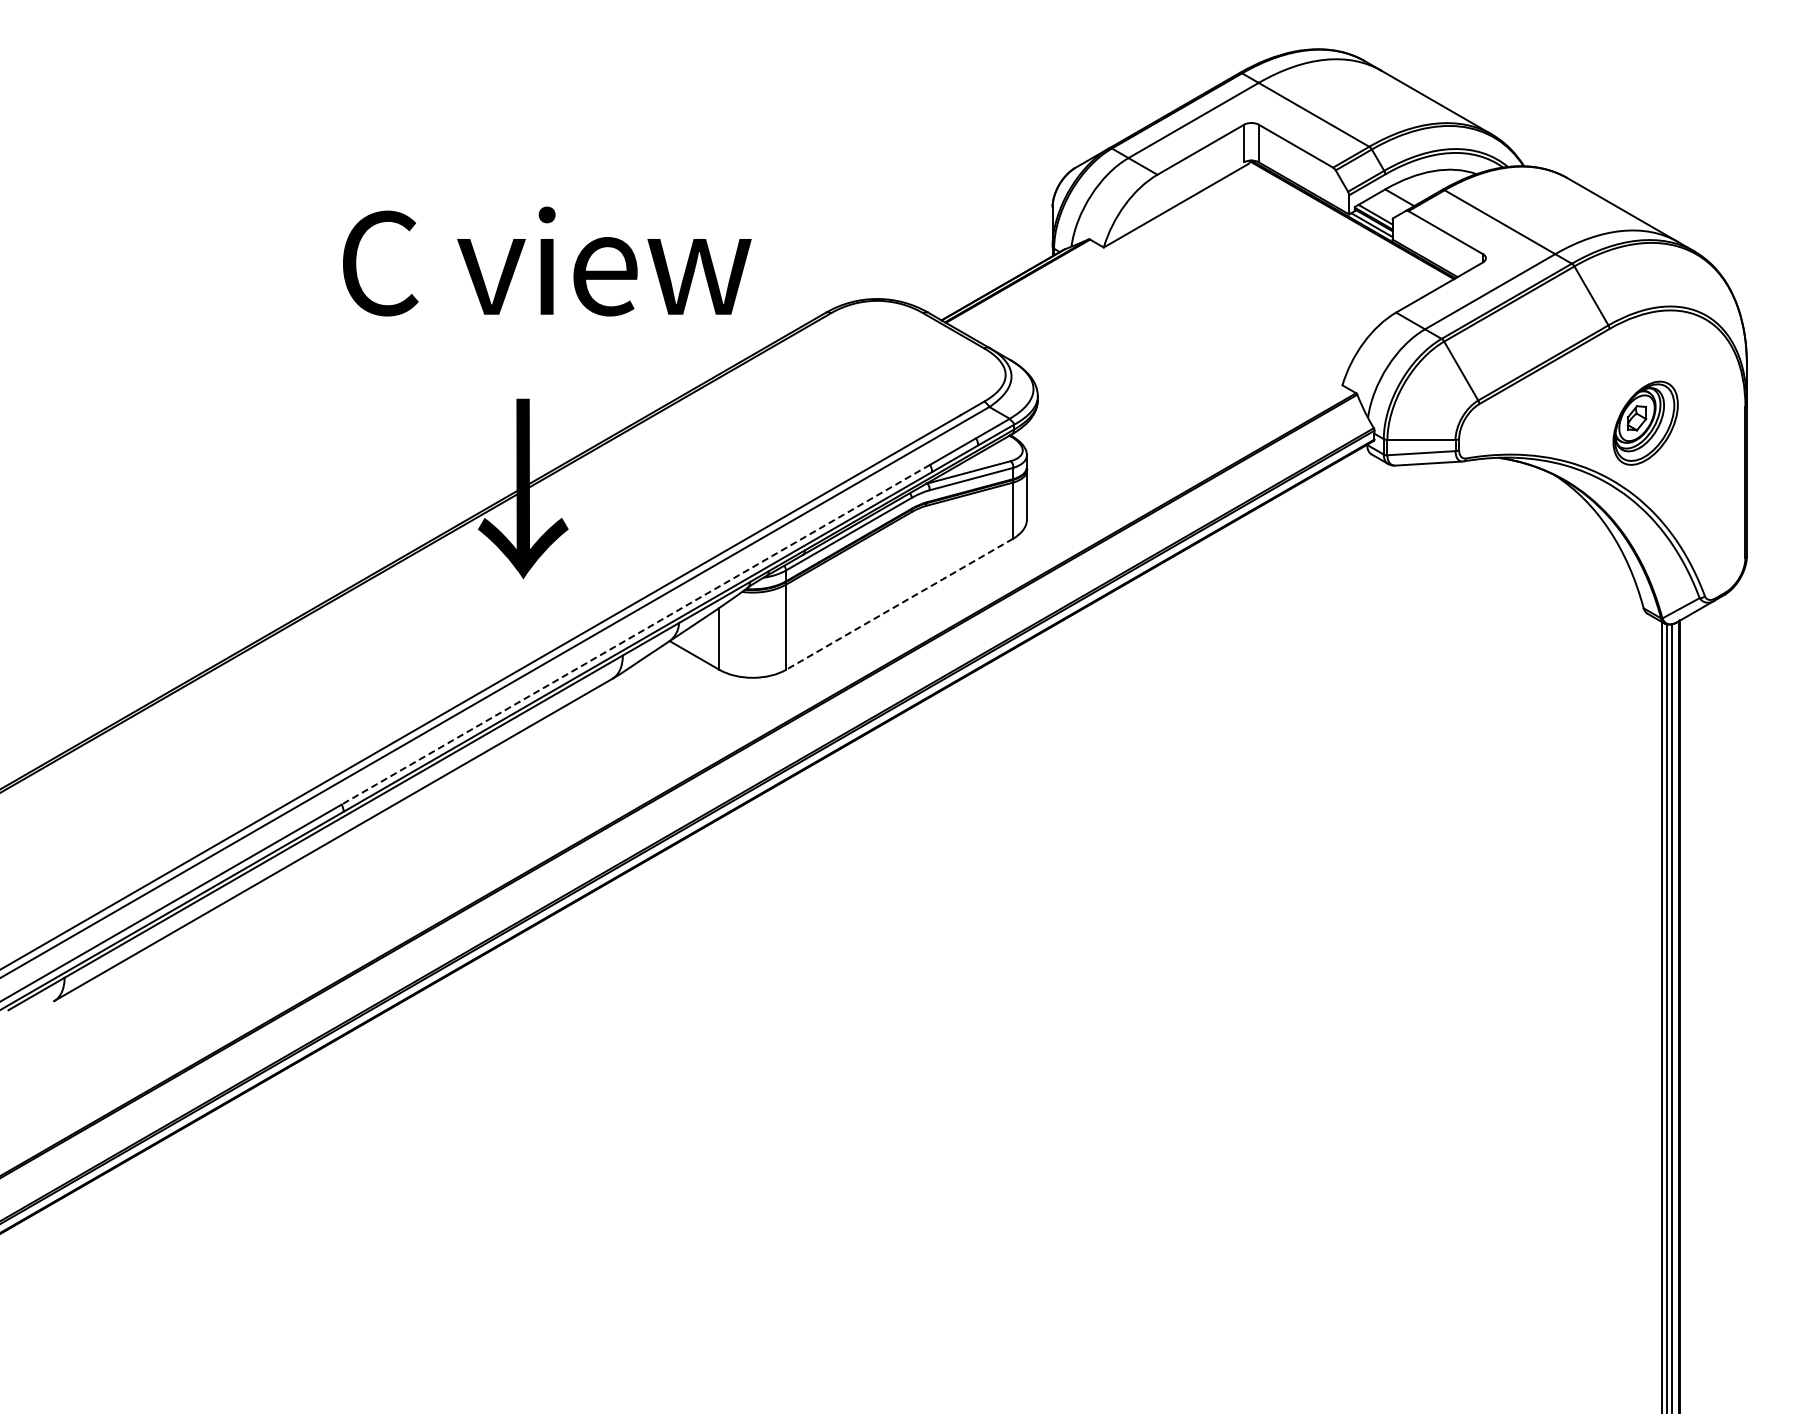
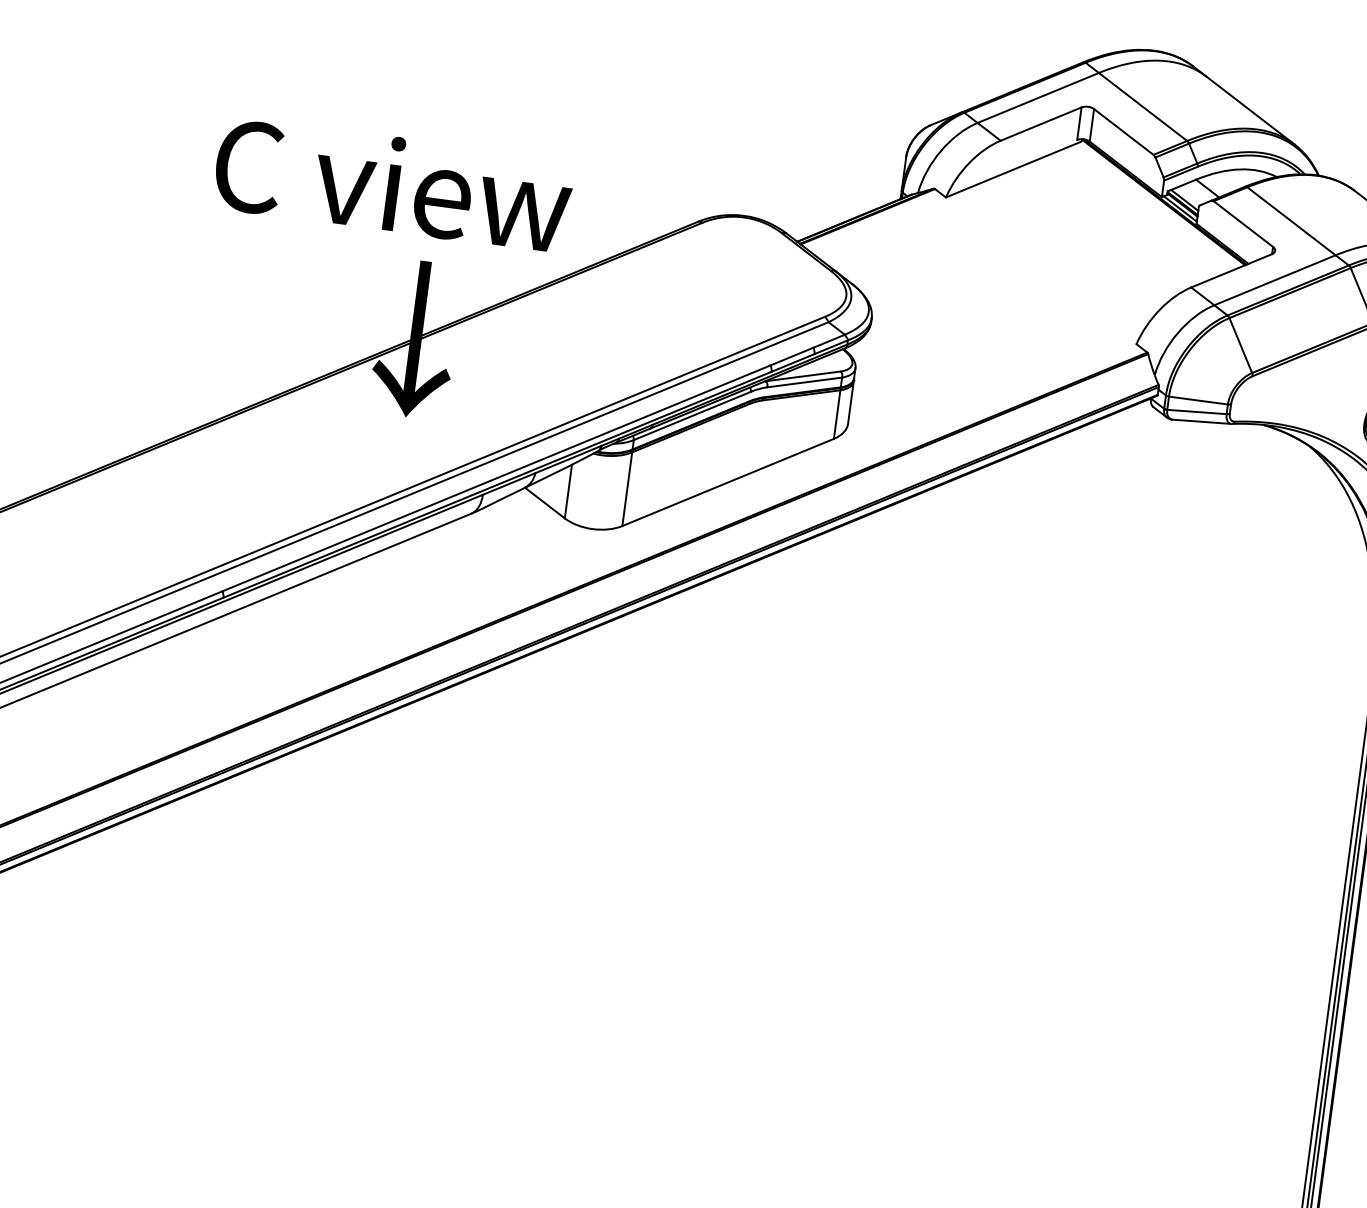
text: (547, 261) -> (393, 184), moved
line: (899, 604) -> (728, 482), dashed -> solid
line: (635, 634) -> (496, 478), dashed -> solid

